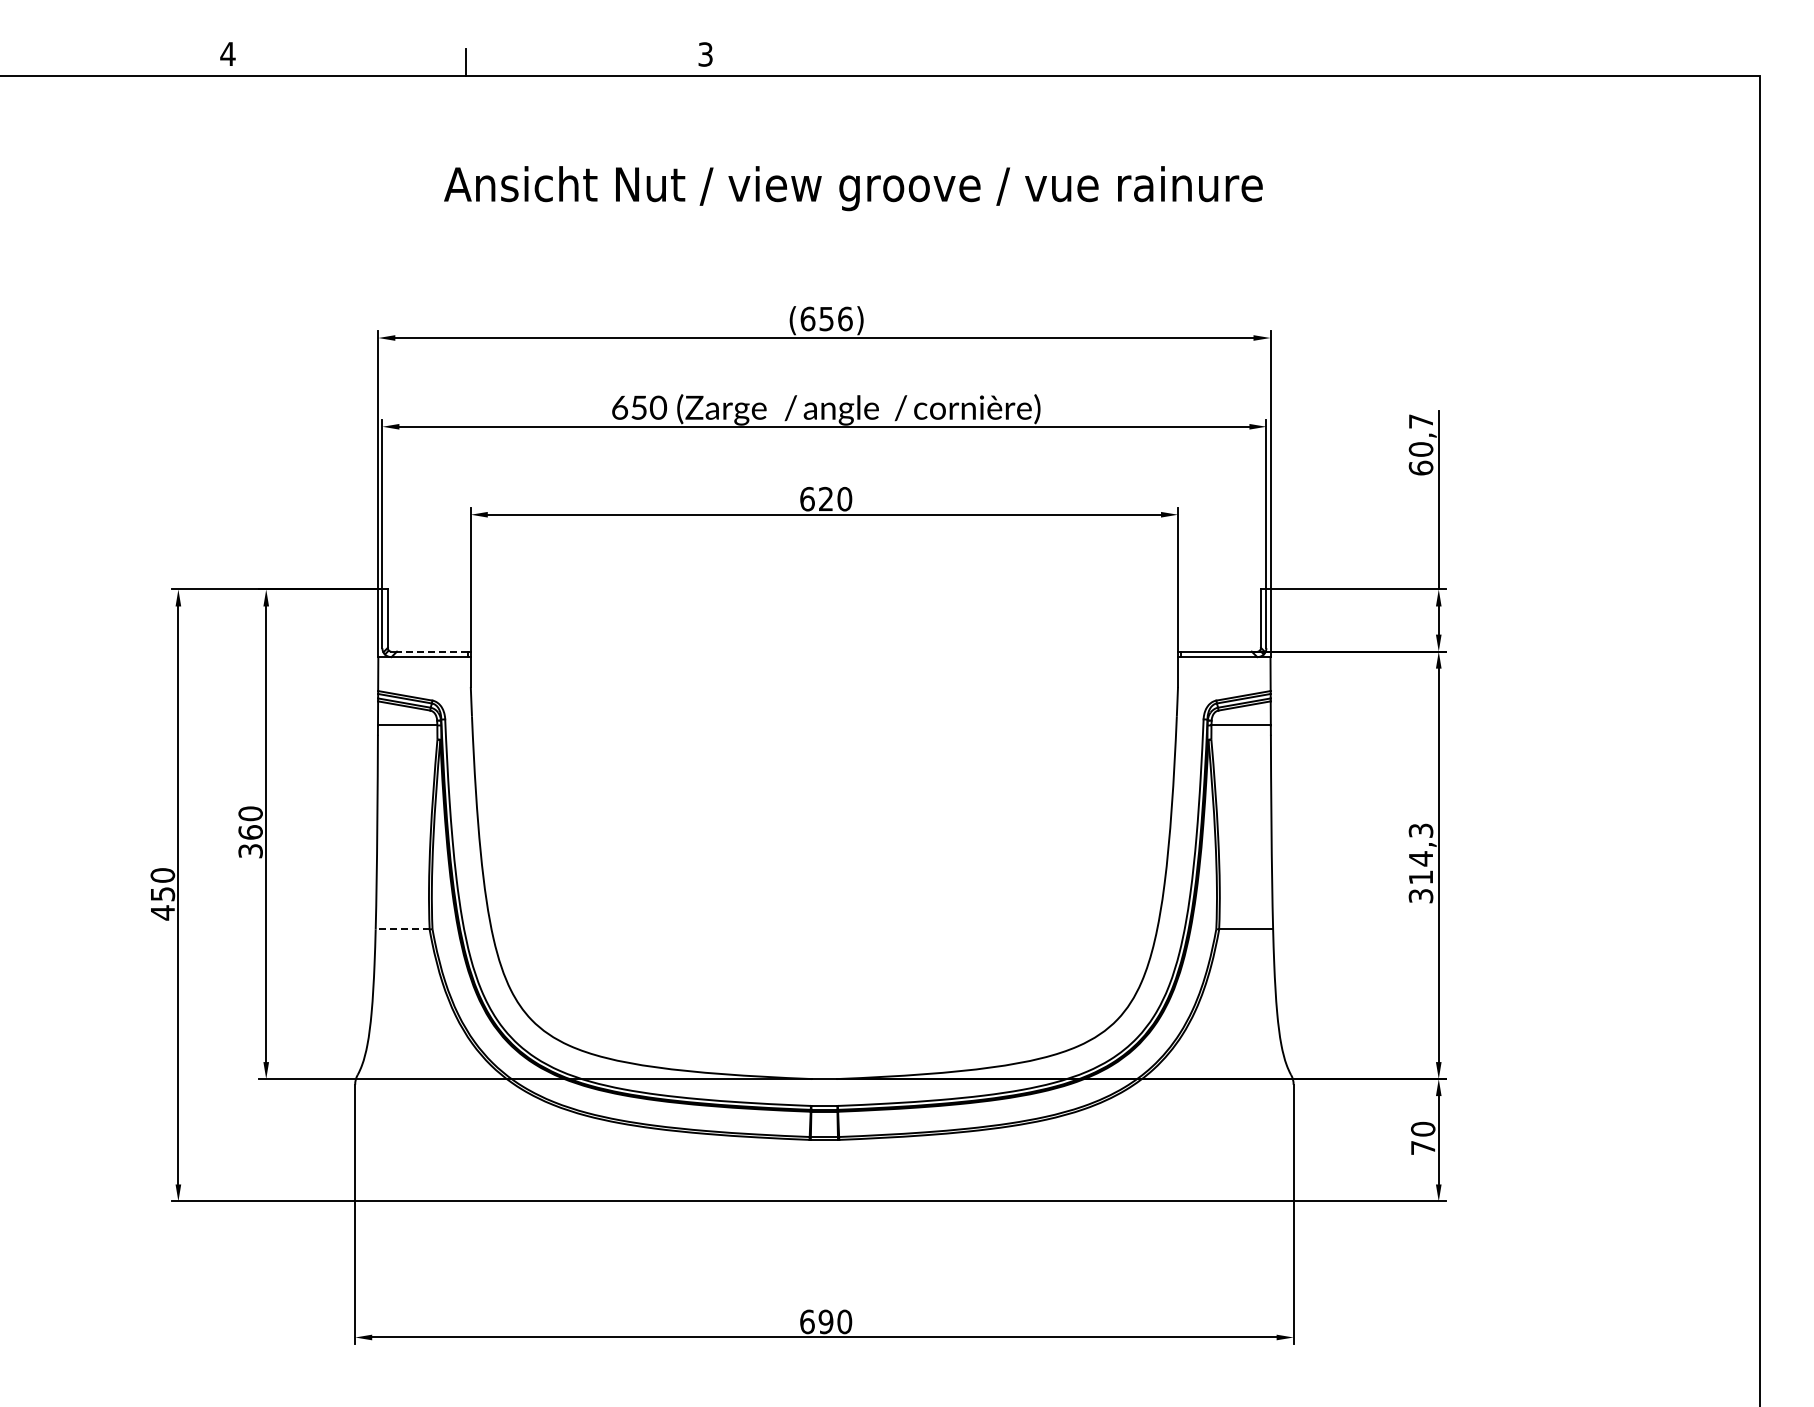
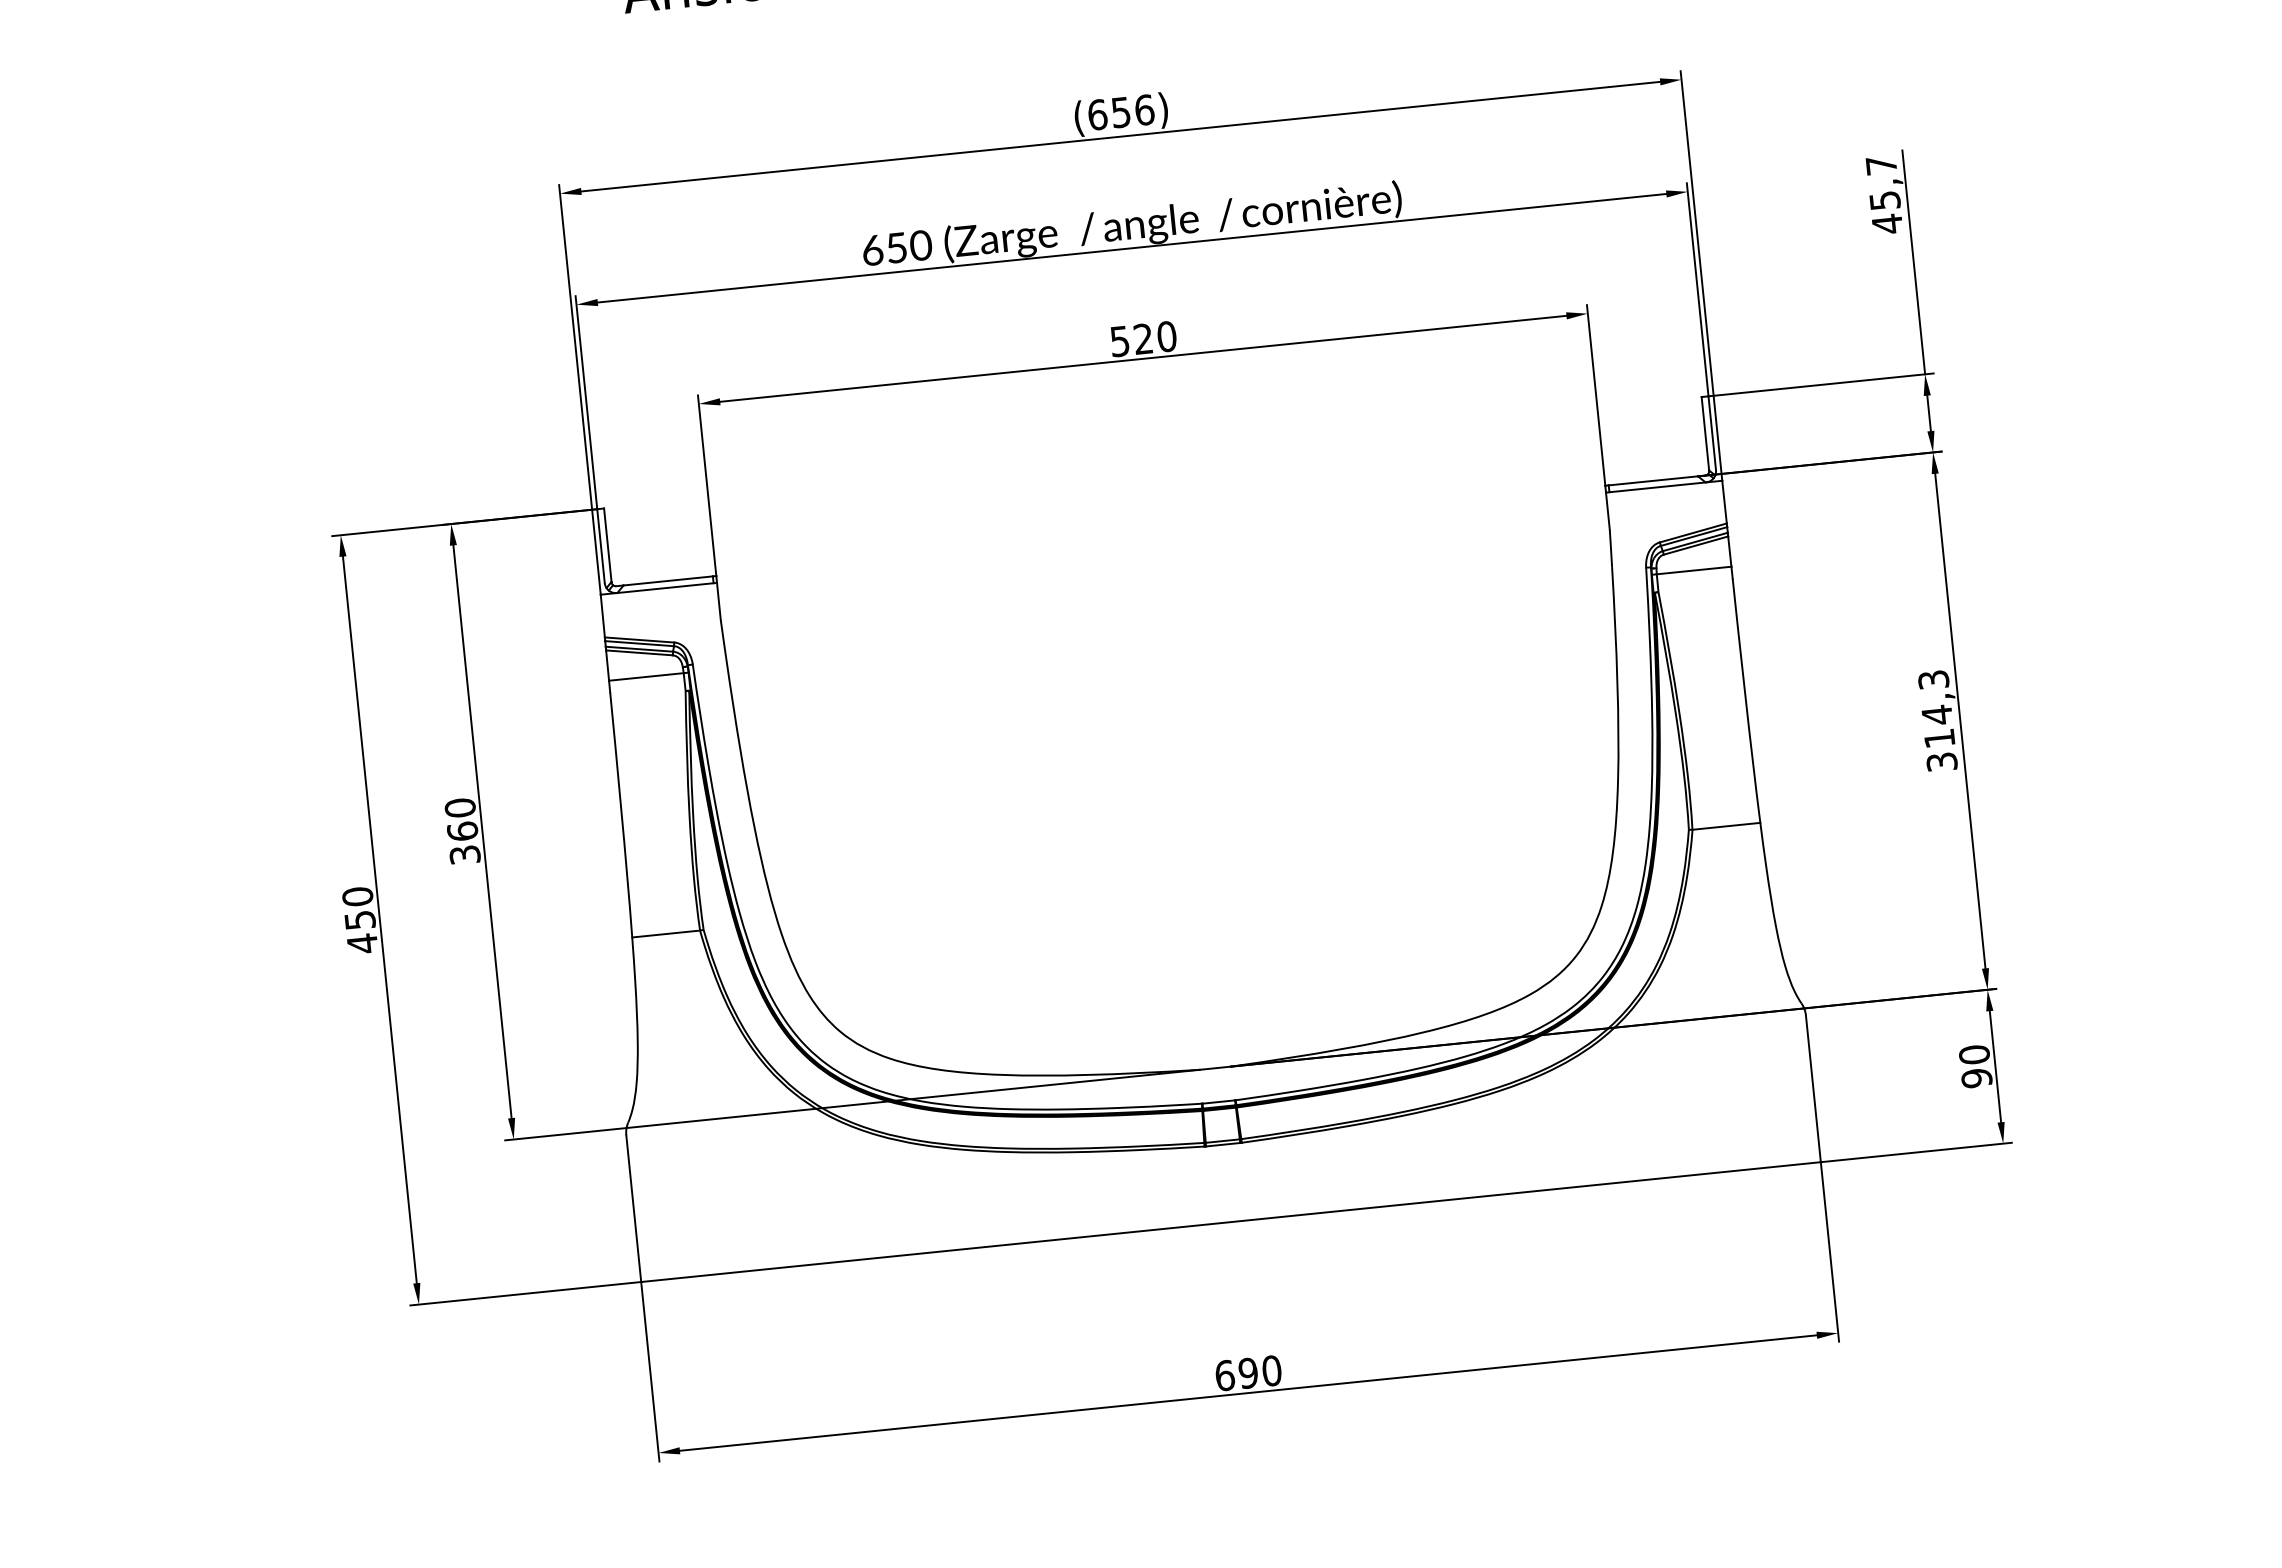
text: (1420, 459) -> (1885, 213), 60,7 -> 45,7
text: (807, 498) -> (1120, 340), 620 -> 520
line: (432, 651) -> (668, 580), dashed -> solid
line: (402, 929) -> (665, 934), dashed -> solid
text: (1423, 1147) -> (1977, 1077), 70 -> 90

